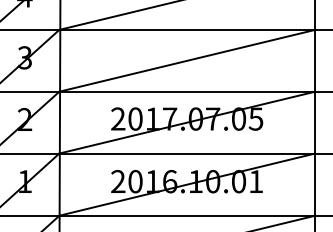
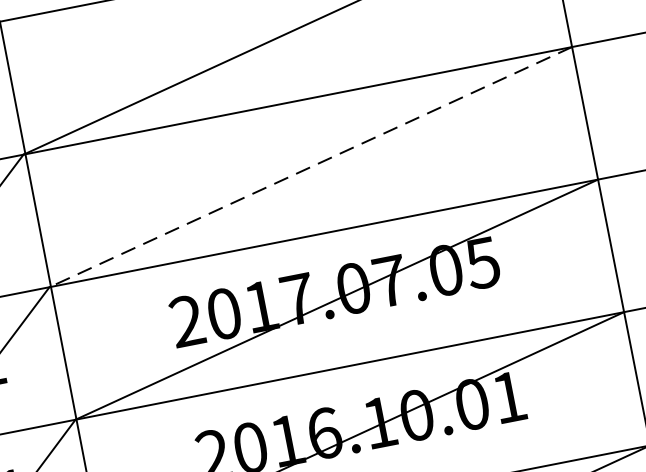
line: (187, 60) -> (311, 166), solid -> dashed

